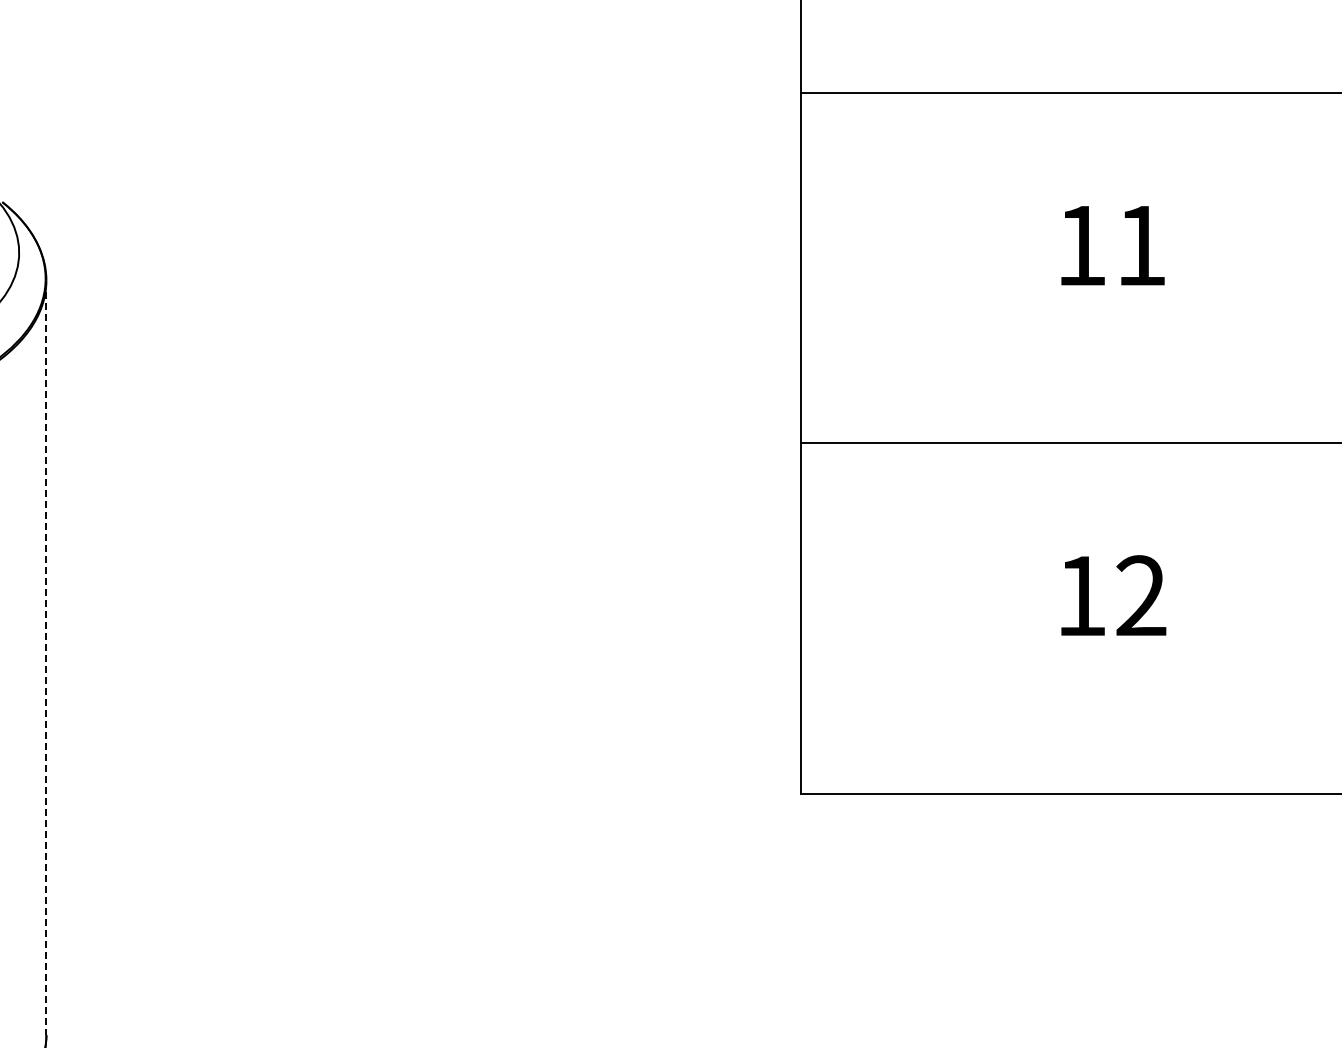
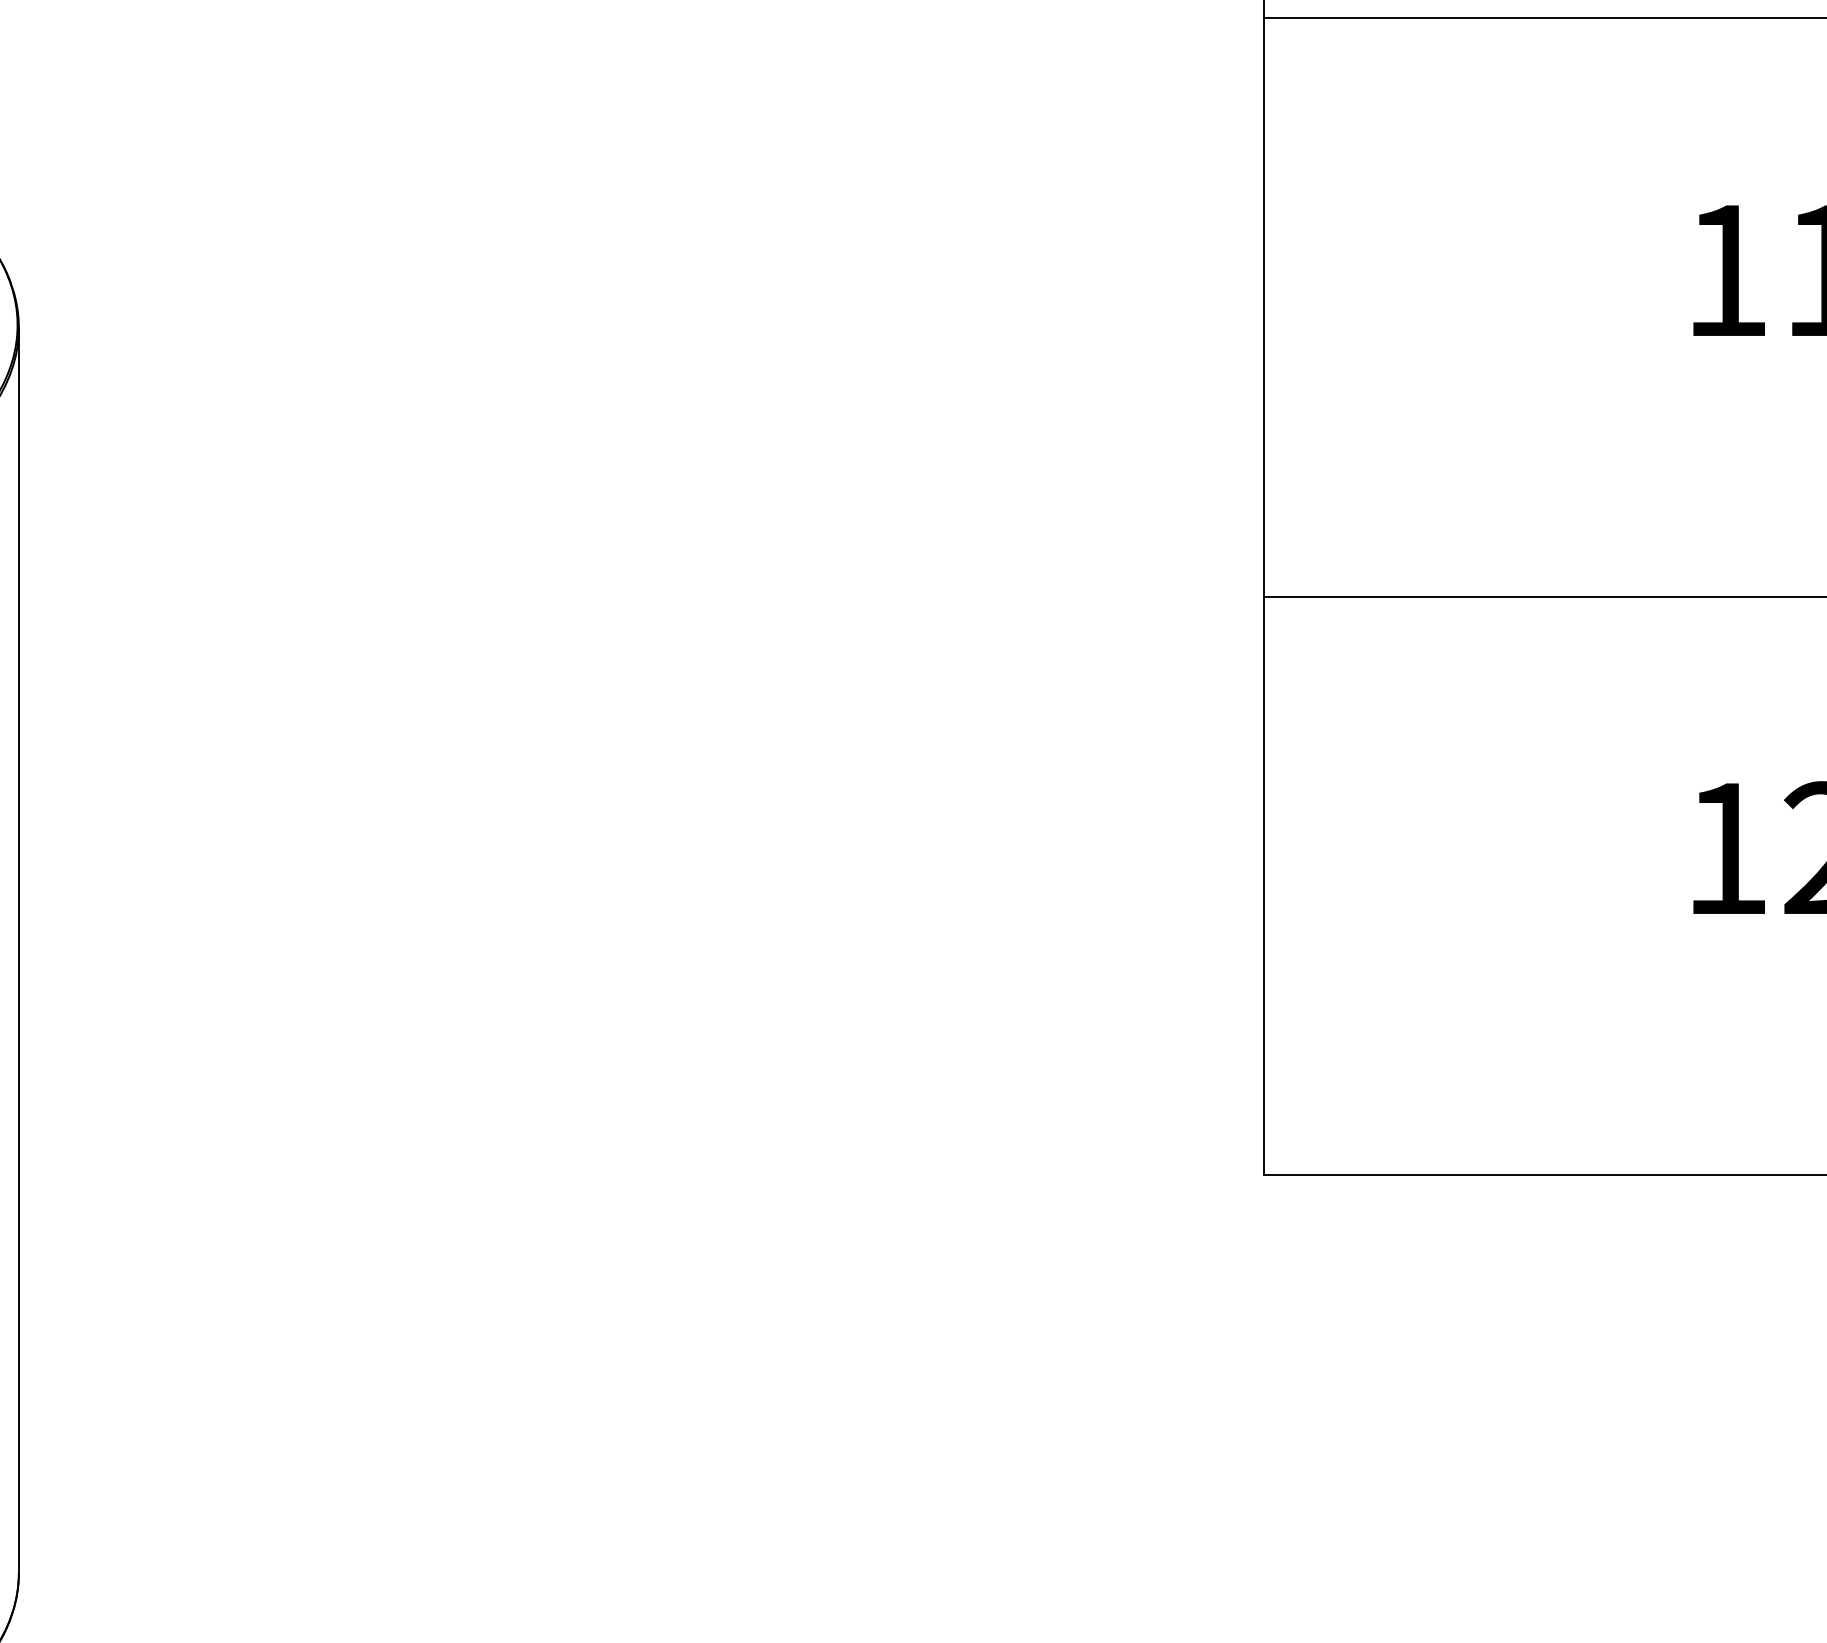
line: (46, 658) -> (19, 951), dashed -> solid

